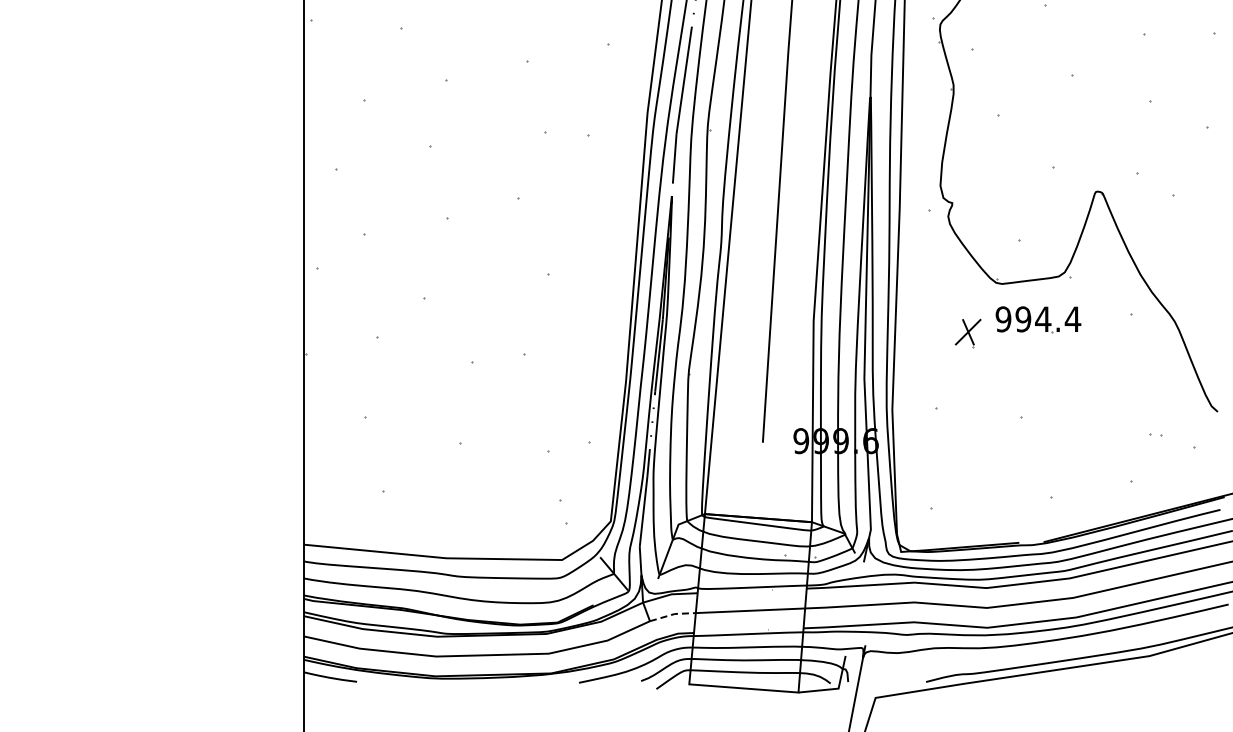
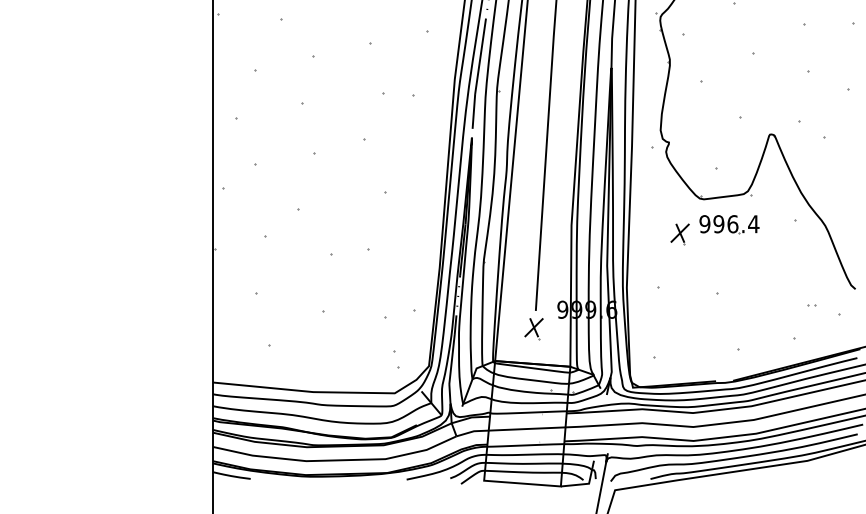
text: (1043, 319) -> (733, 224), 994.4 -> 996.4
part: (760, 468) -> (534, 329), added
line: (672, 614) -> (472, 431), dashed -> solid
curve: (1044, 651) -> (733, 457), added

